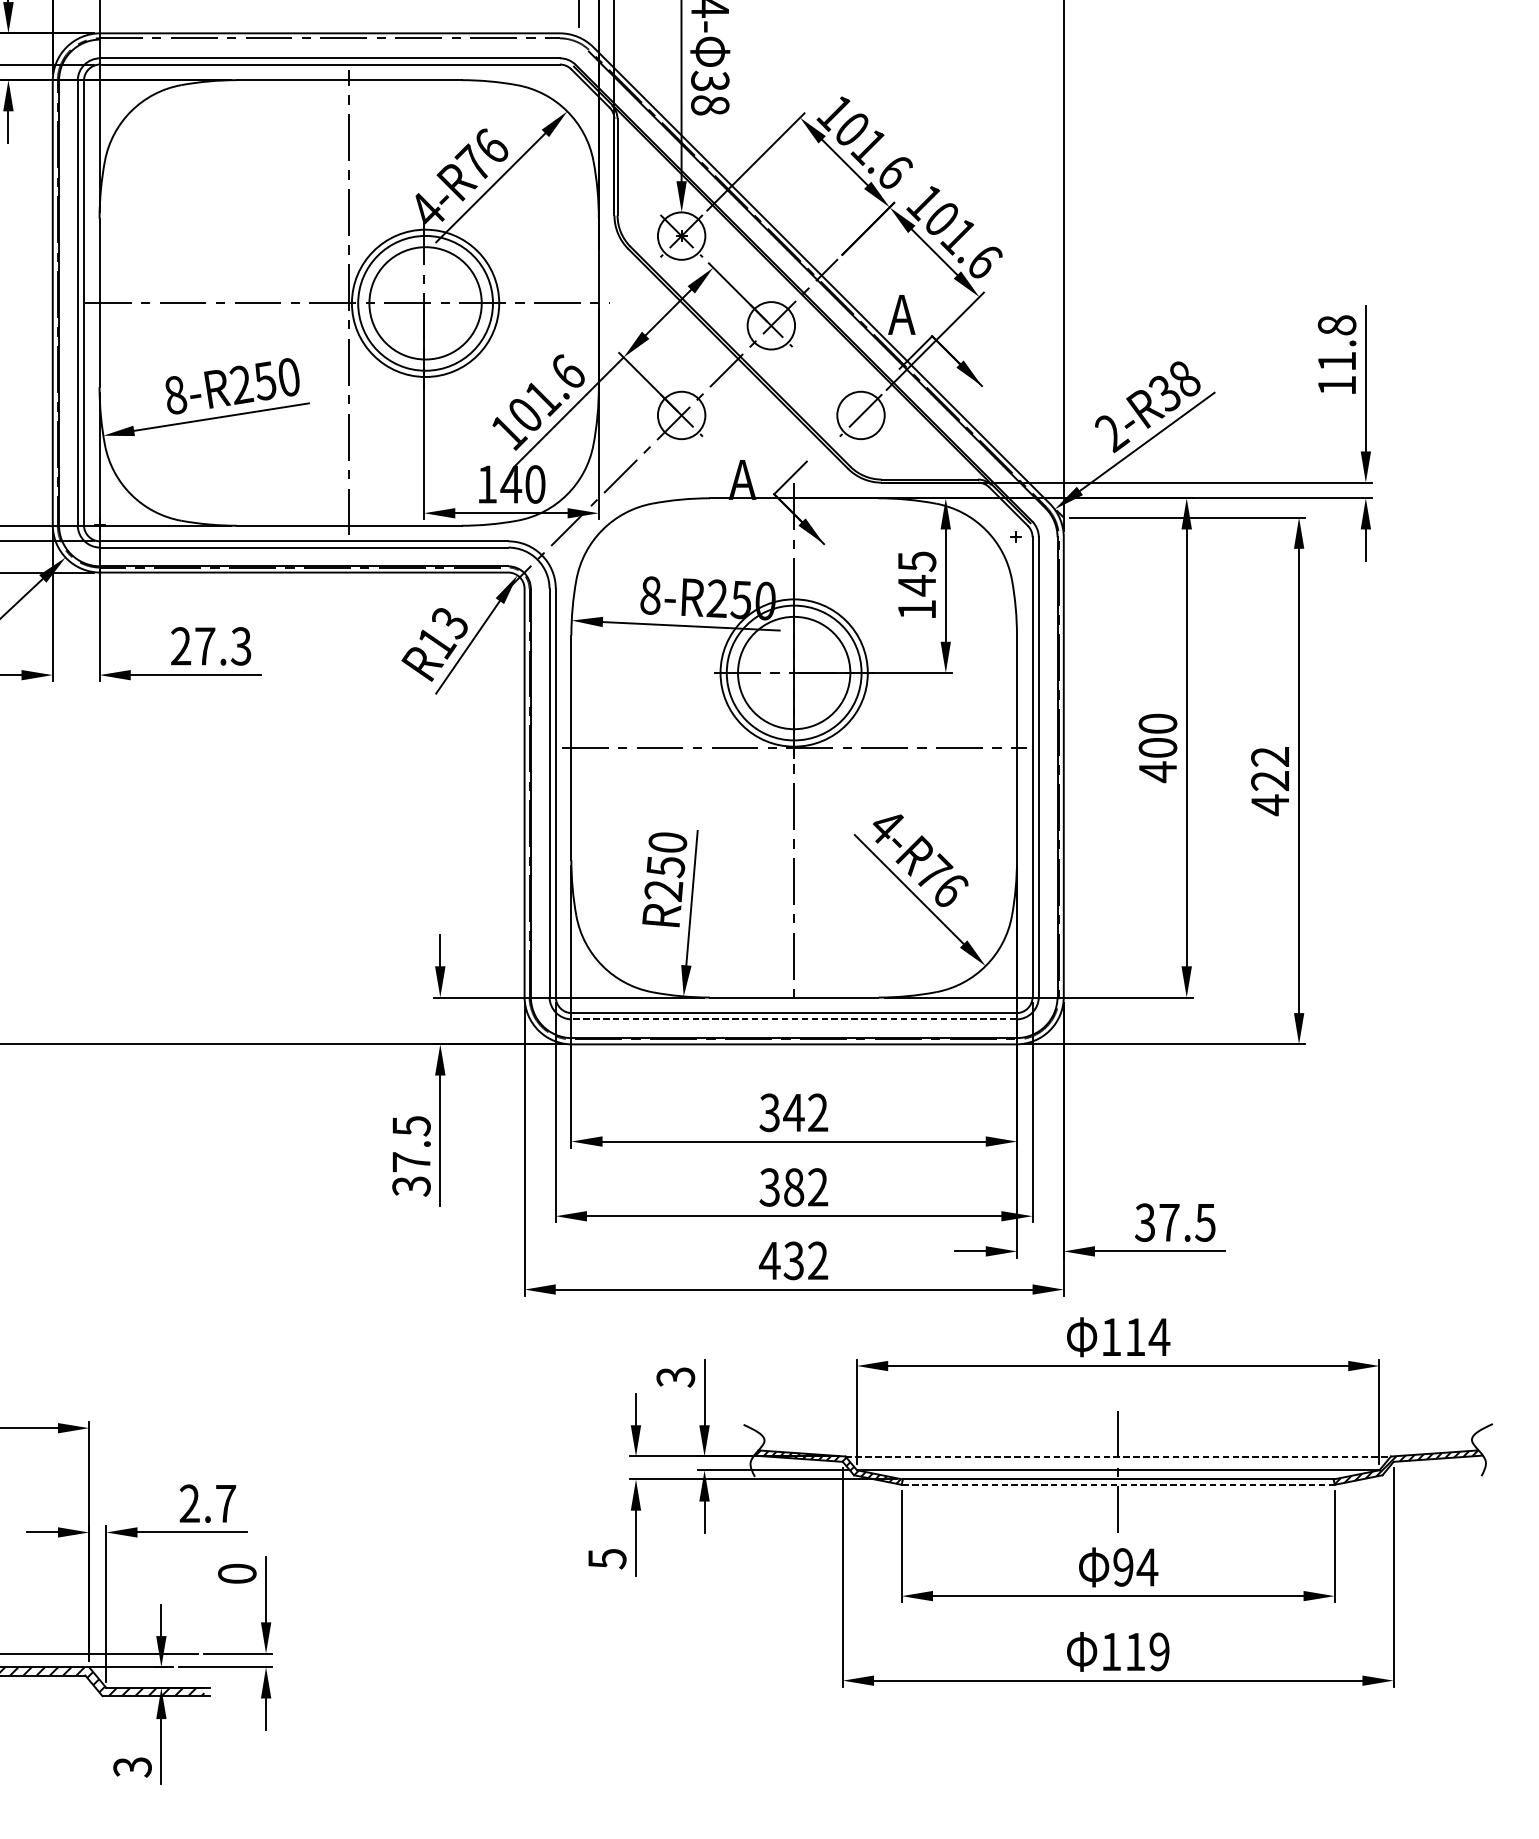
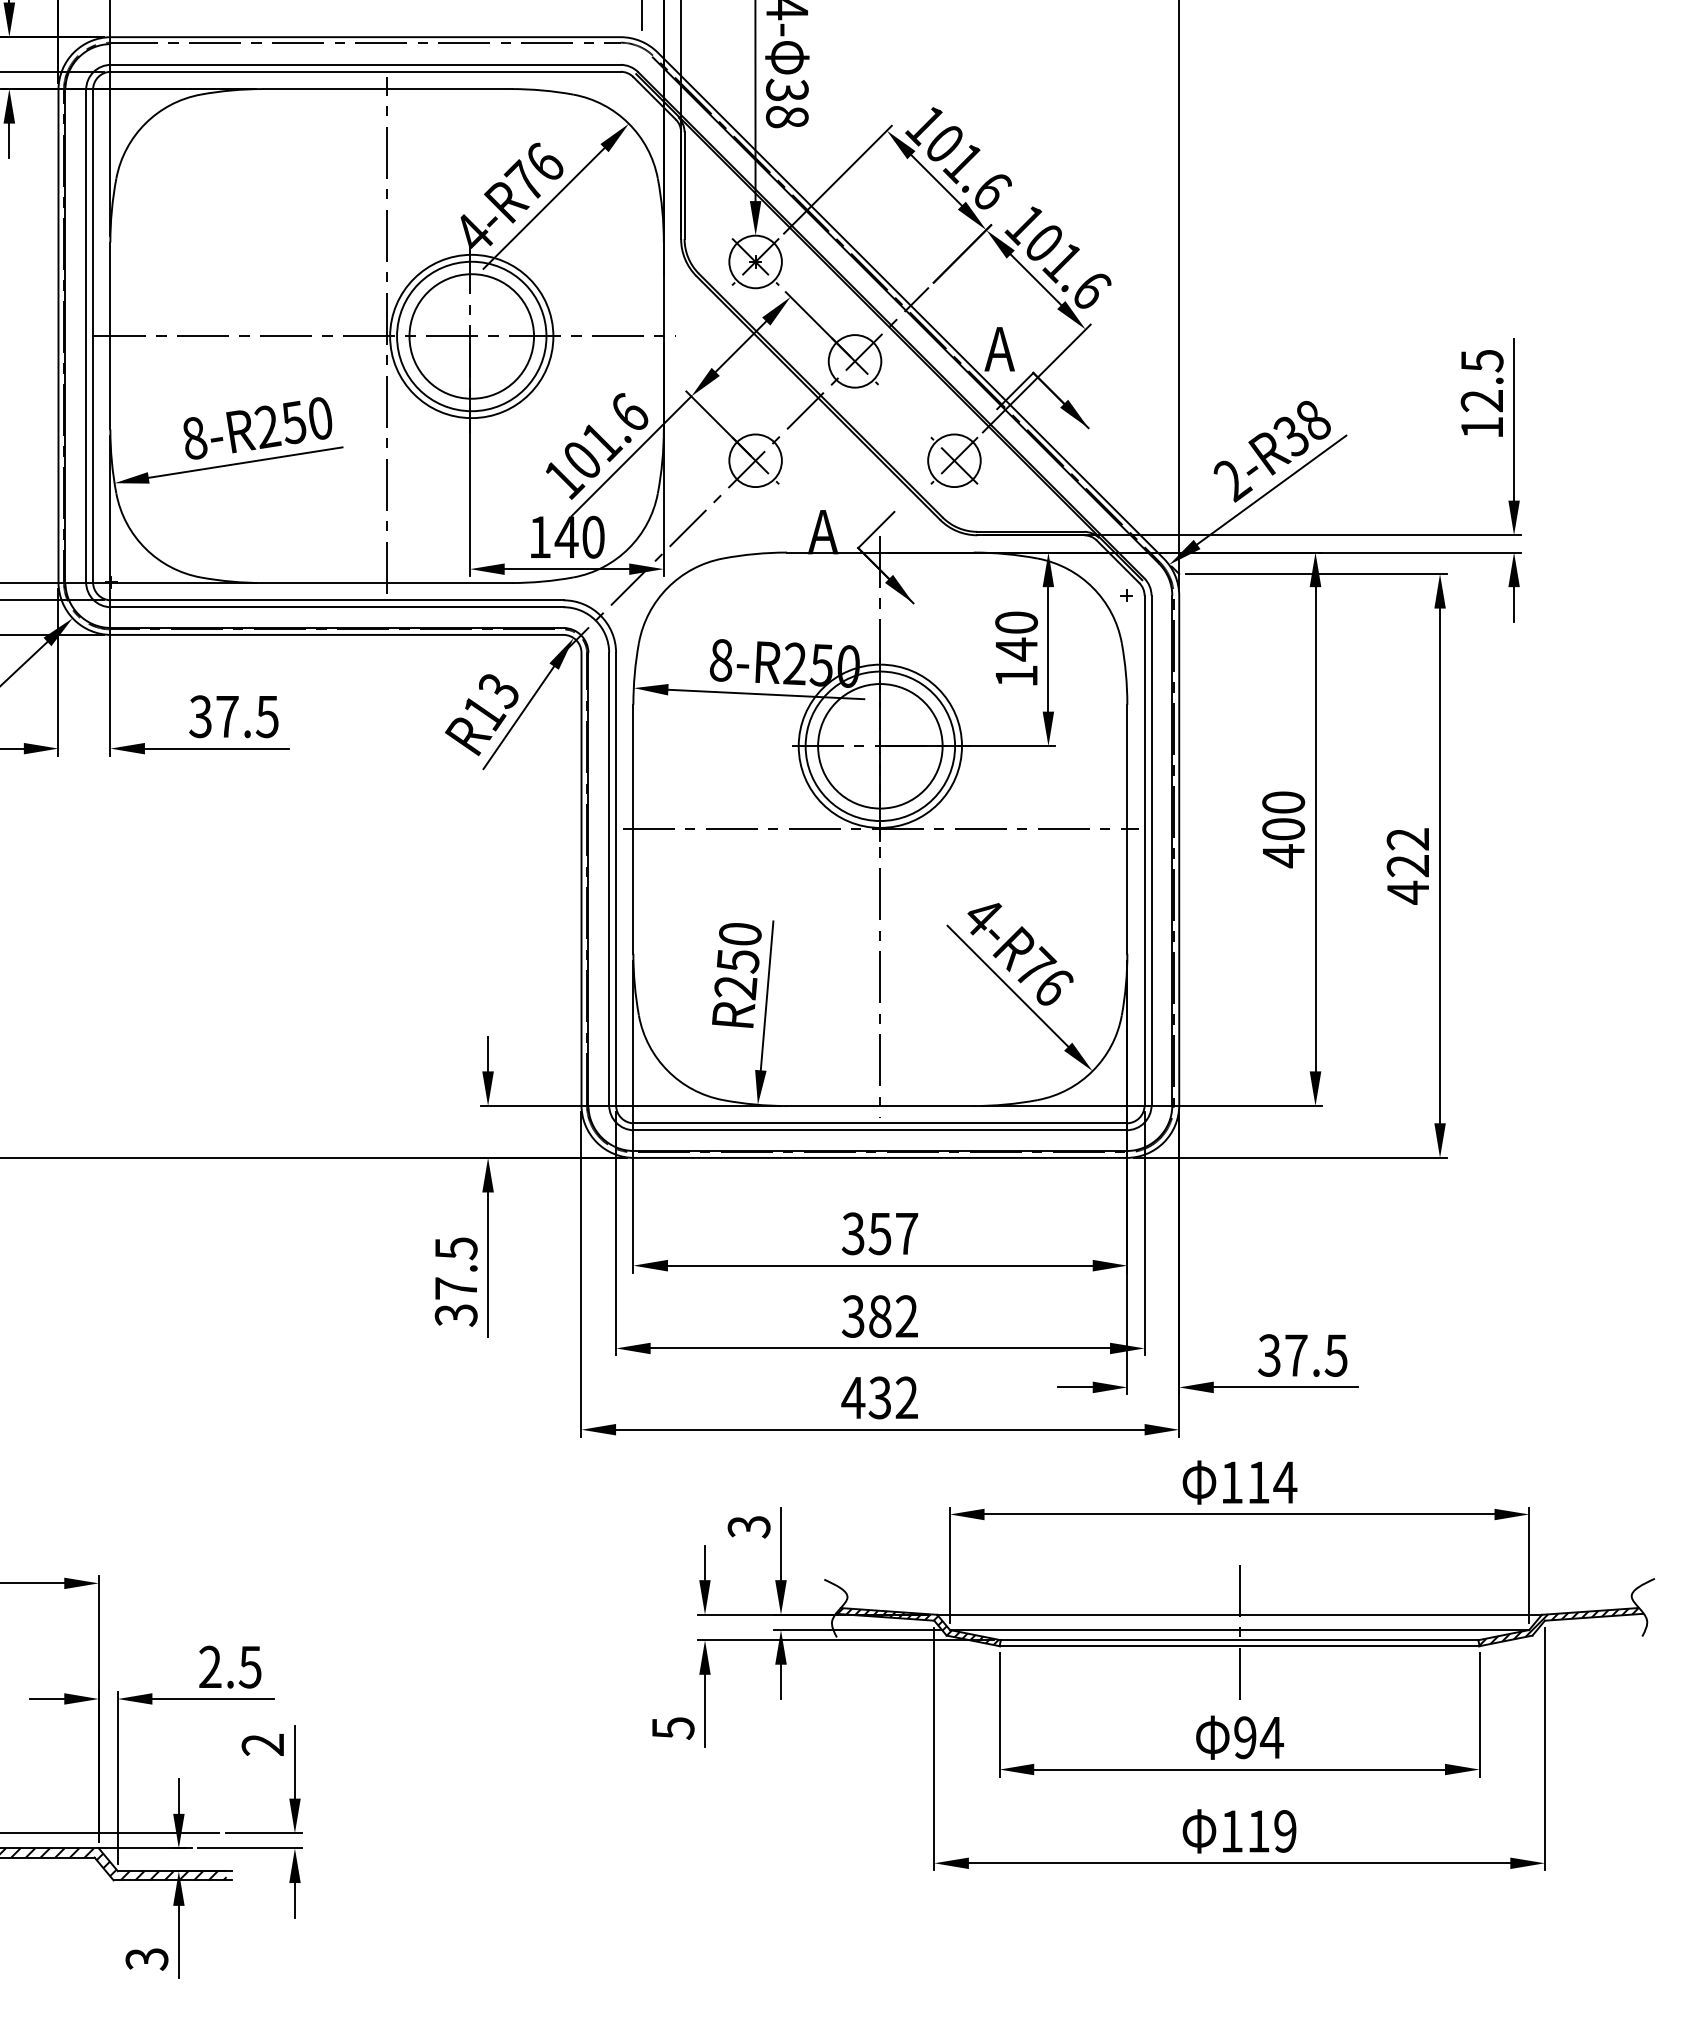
text: (1336, 343) -> (1481, 380), 11.8 -> 12.5
line: (860, 415) -> (953, 460), added
text: (916, 561) -> (1016, 622), 145 -> 140
text: (210, 646) -> (233, 716), 27.3 -> 37.5
line: (793, 1019) -> (879, 1130), dashed -> solid
text: (806, 1112) -> (893, 1233), 342 -> 357
line: (1119, 1456) -> (1240, 1614), dashed -> solid
line: (1119, 1485) -> (1240, 1646), dashed -> solid
text: (225, 1504) -> (249, 1667), 2.7 -> 2.5
text: (236, 1573) -> (262, 1744), 0 -> 2

